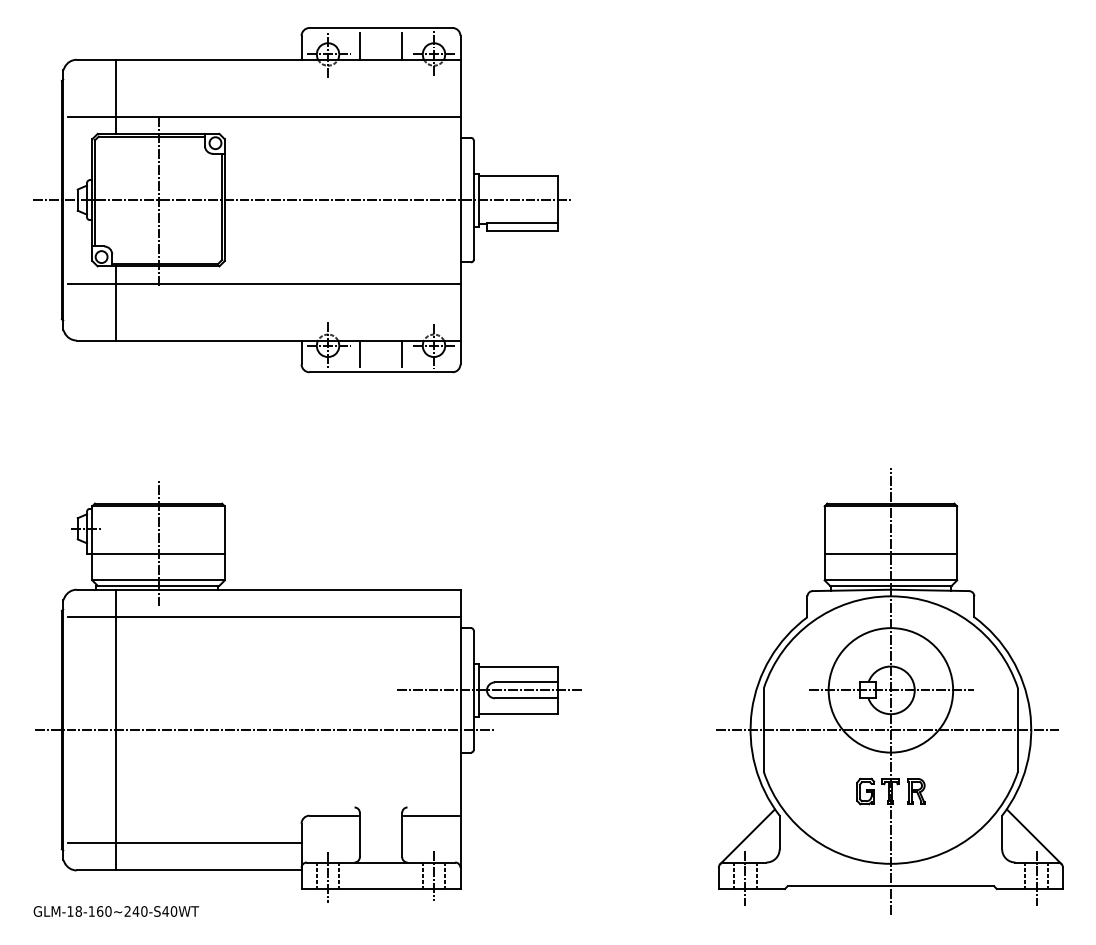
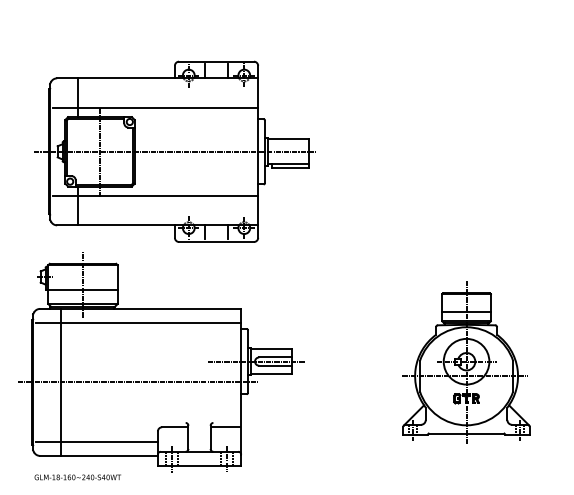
part: (300, 199) -> (174, 151), moved
part: (890, 690) -> (466, 361), size x0.7
text: (115, 911) -> (77, 477), moved

